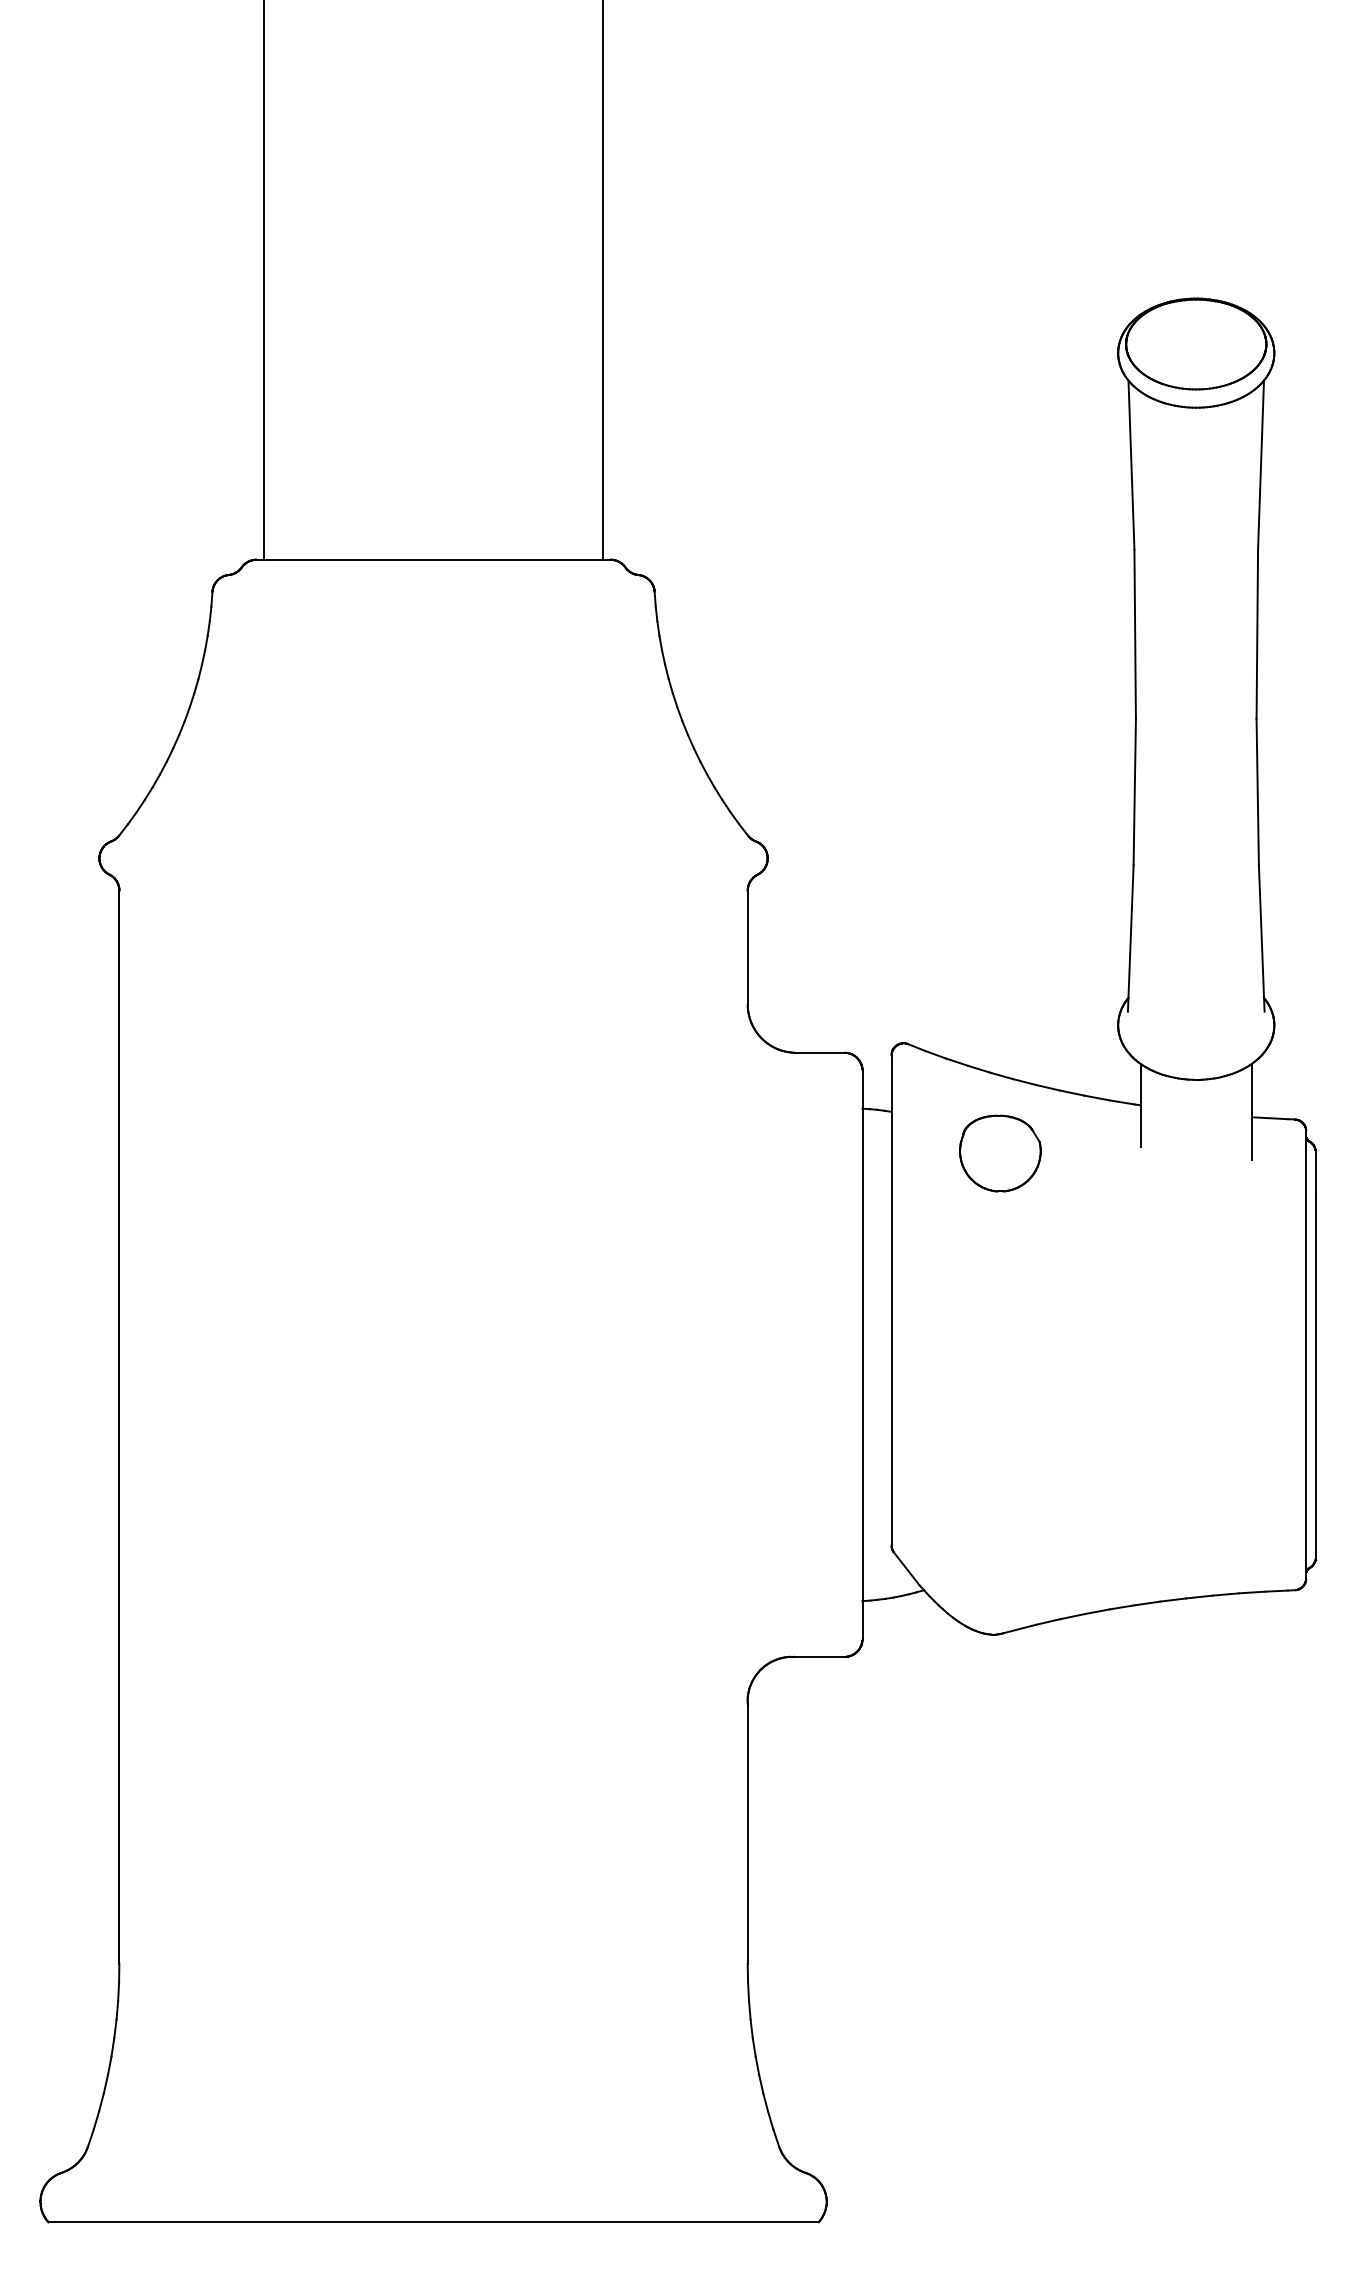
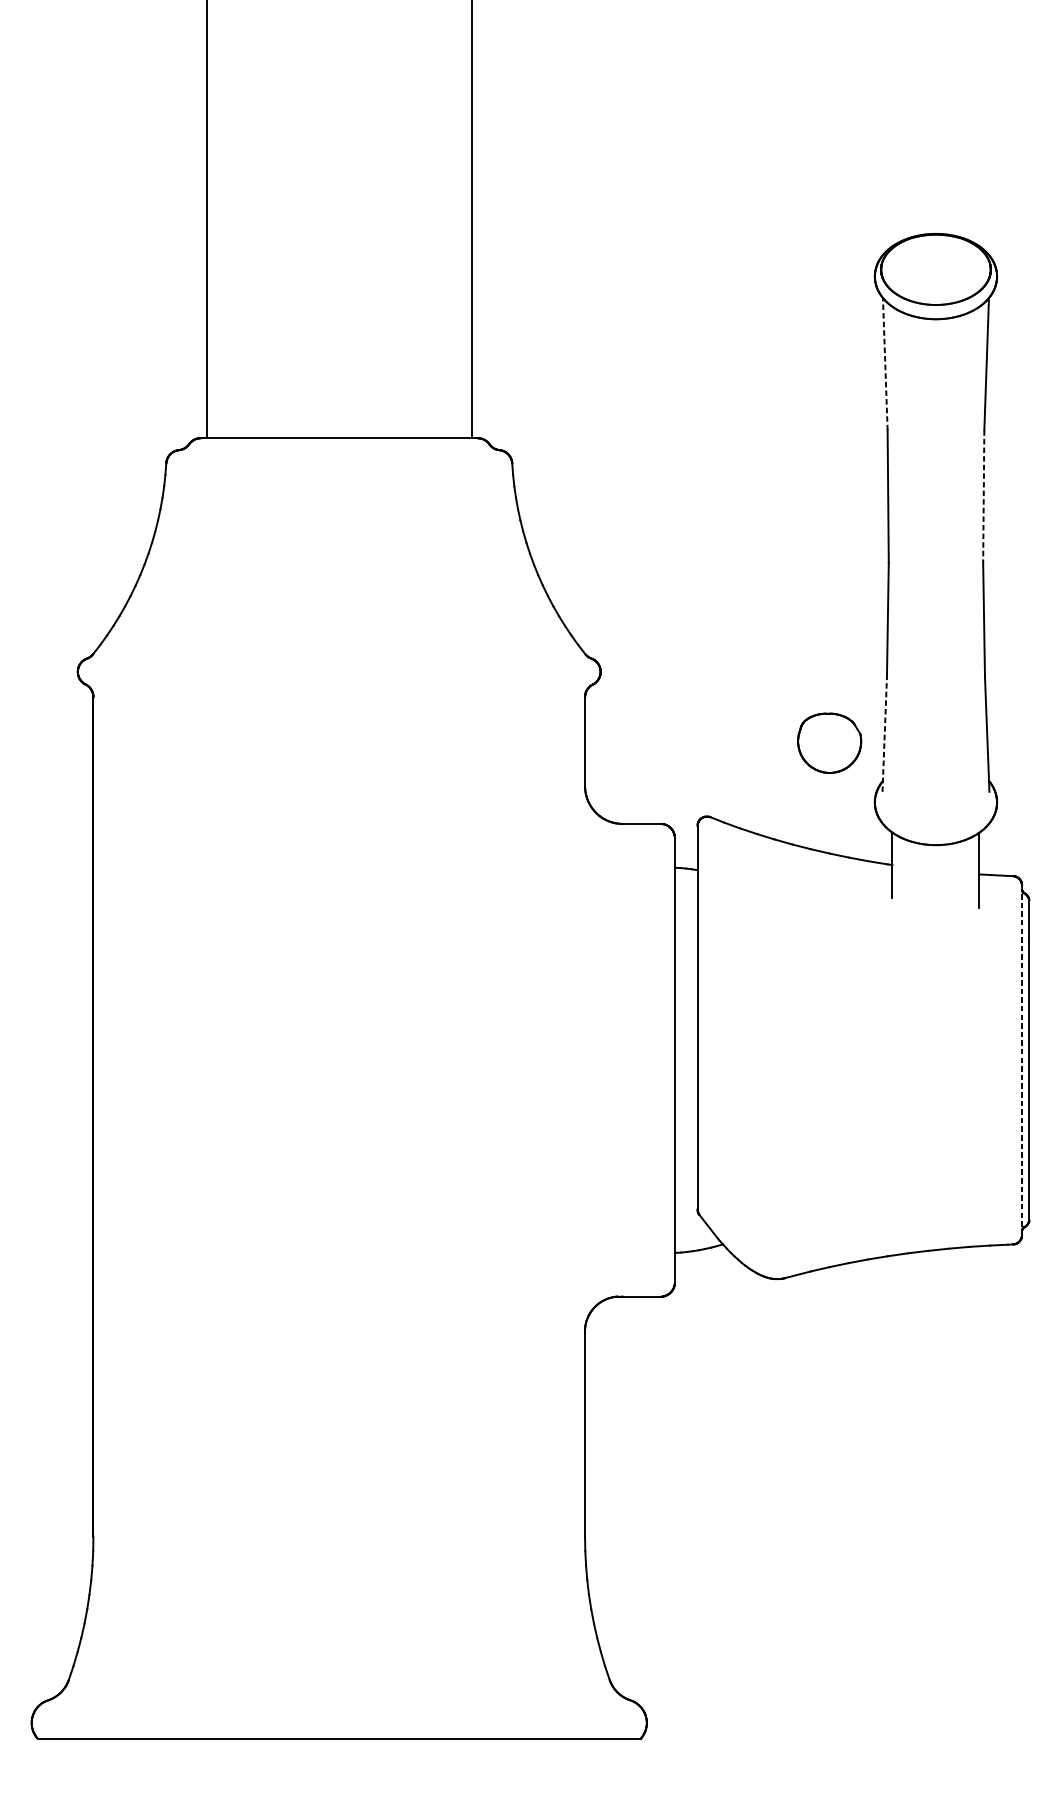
line: (1131, 465) -> (885, 364), solid -> dashed
line: (1257, 634) -> (983, 496), solid -> dashed
line: (1130, 938) -> (884, 734), solid -> dashed
part: (1000, 1153) -> (829, 743), moved
line: (1306, 1355) -> (1022, 1060), solid -> dashed

